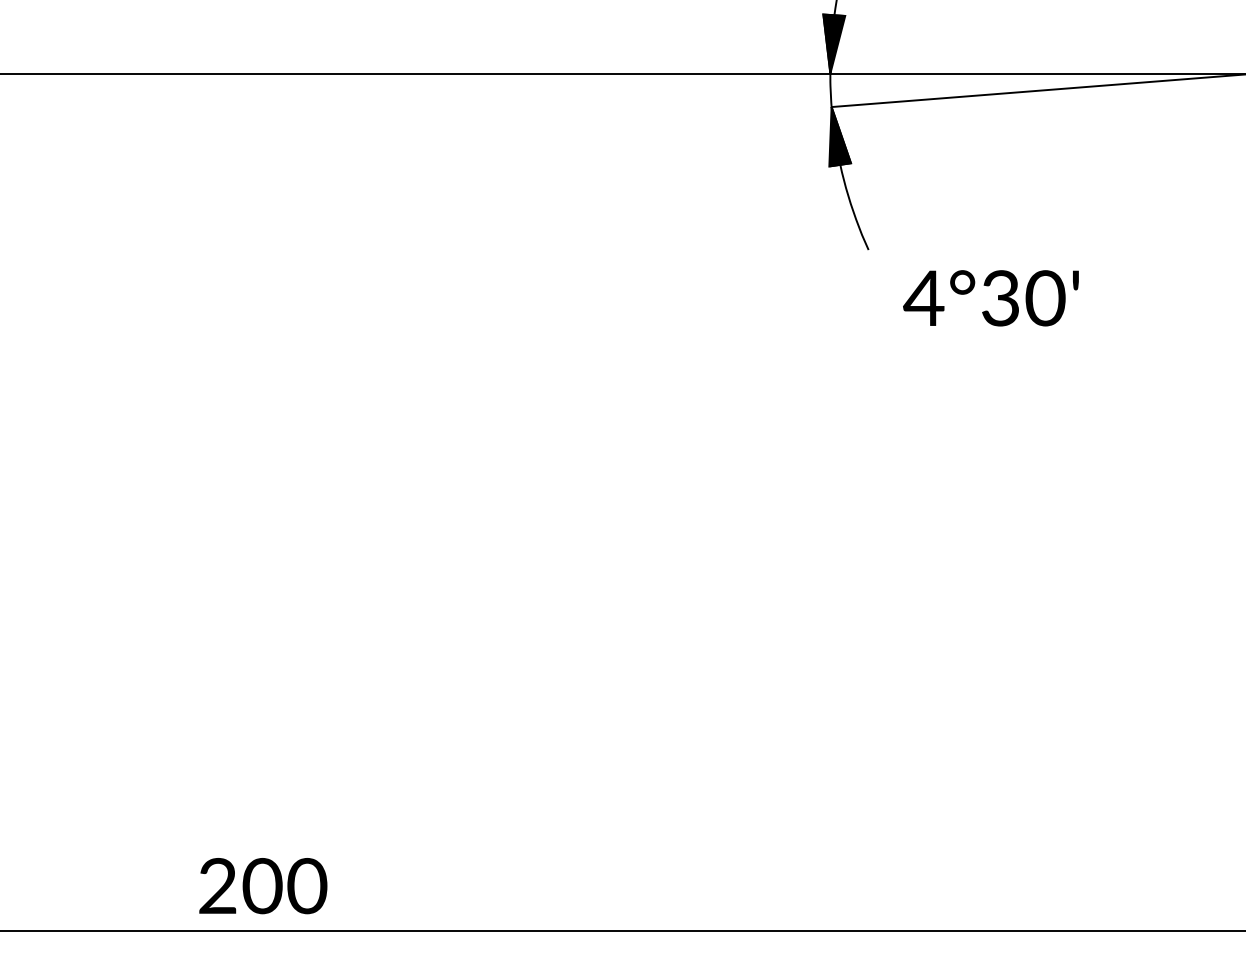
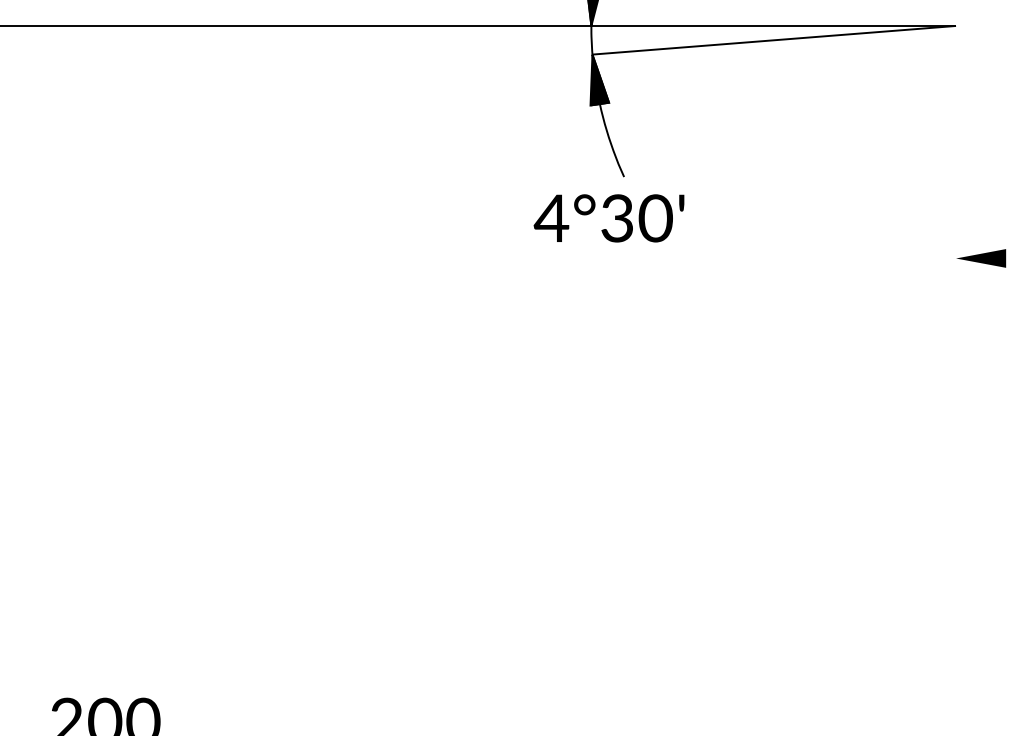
text: (990, 298) -> (608, 218), moved

